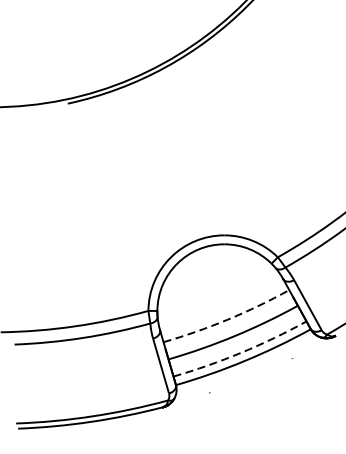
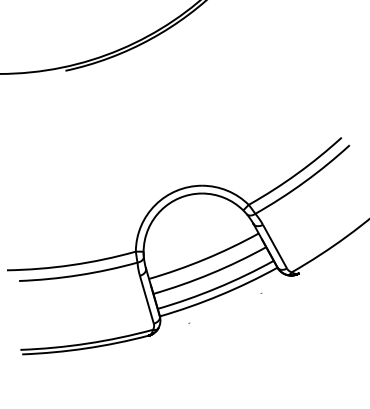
arc: (228, 319) -> (205, 259), dashed -> solid
arc: (242, 353) -> (217, 288), dashed -> solid

